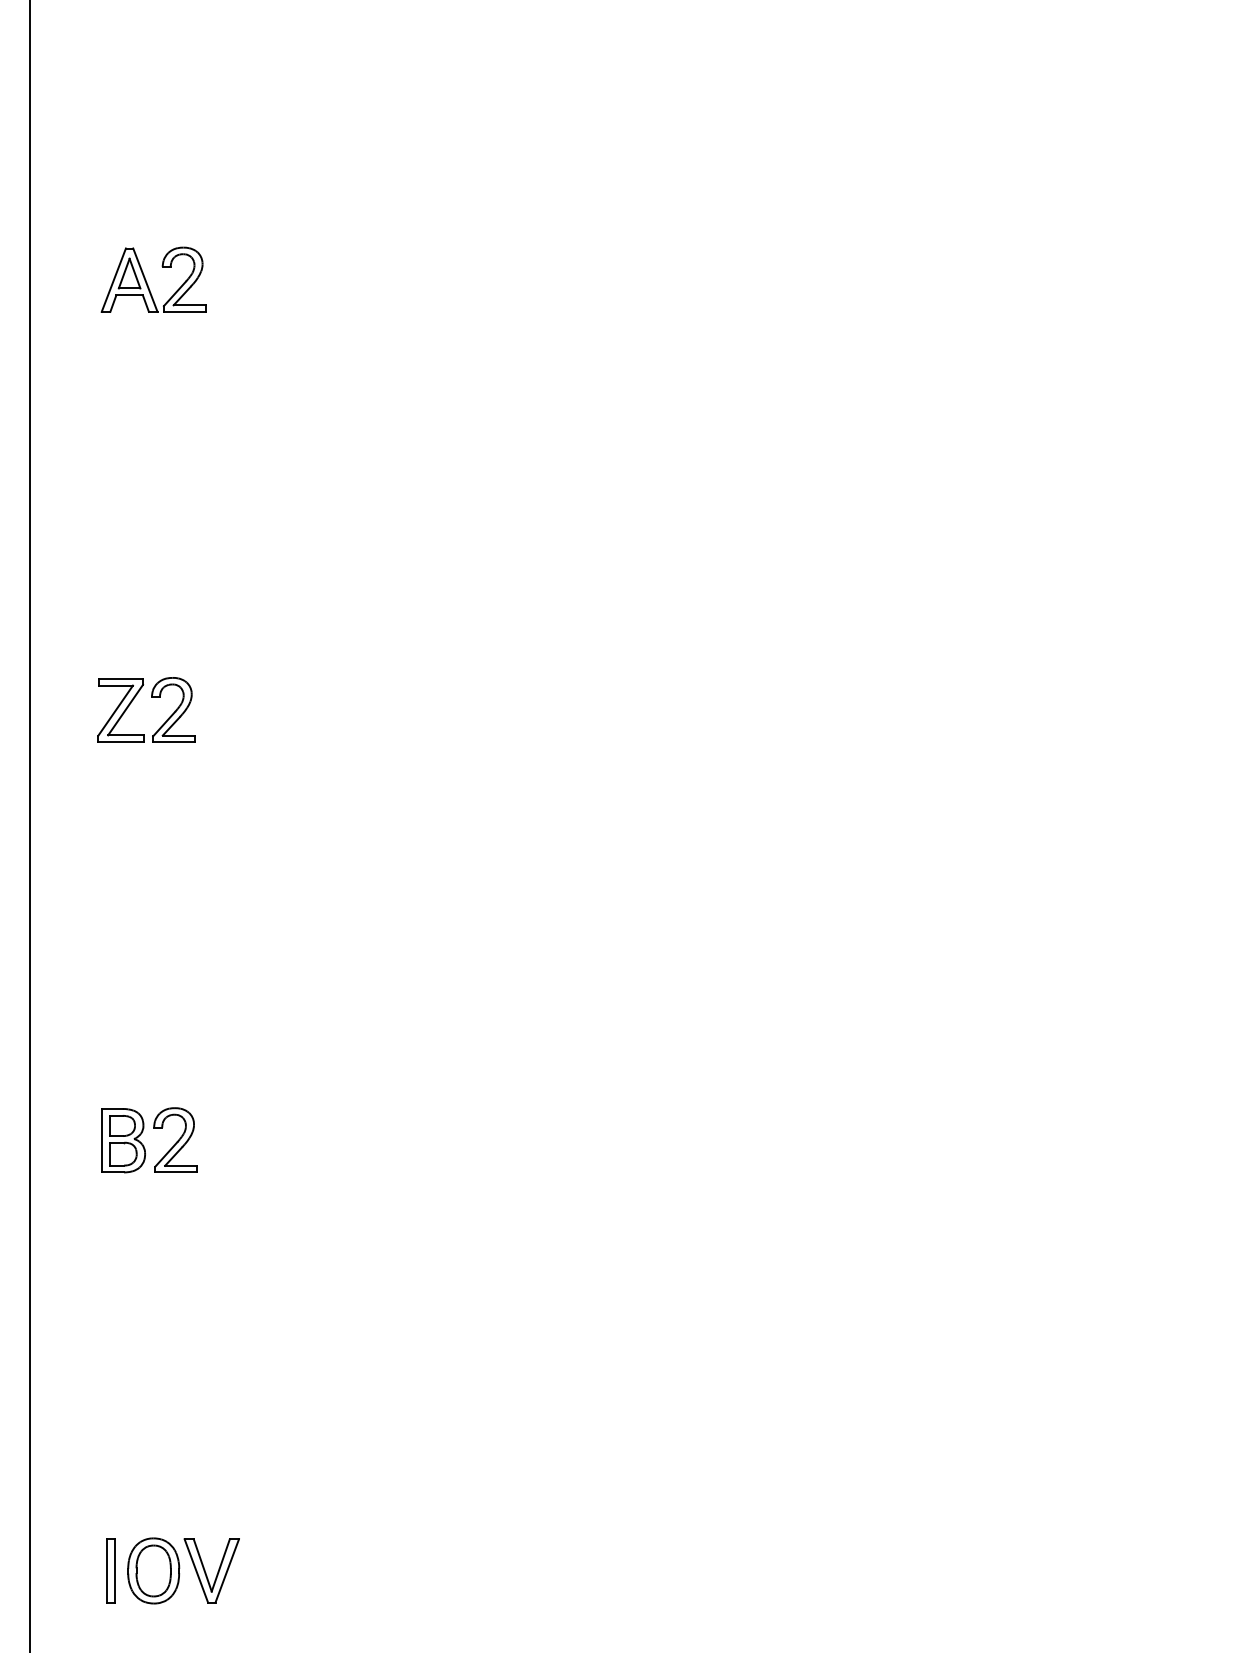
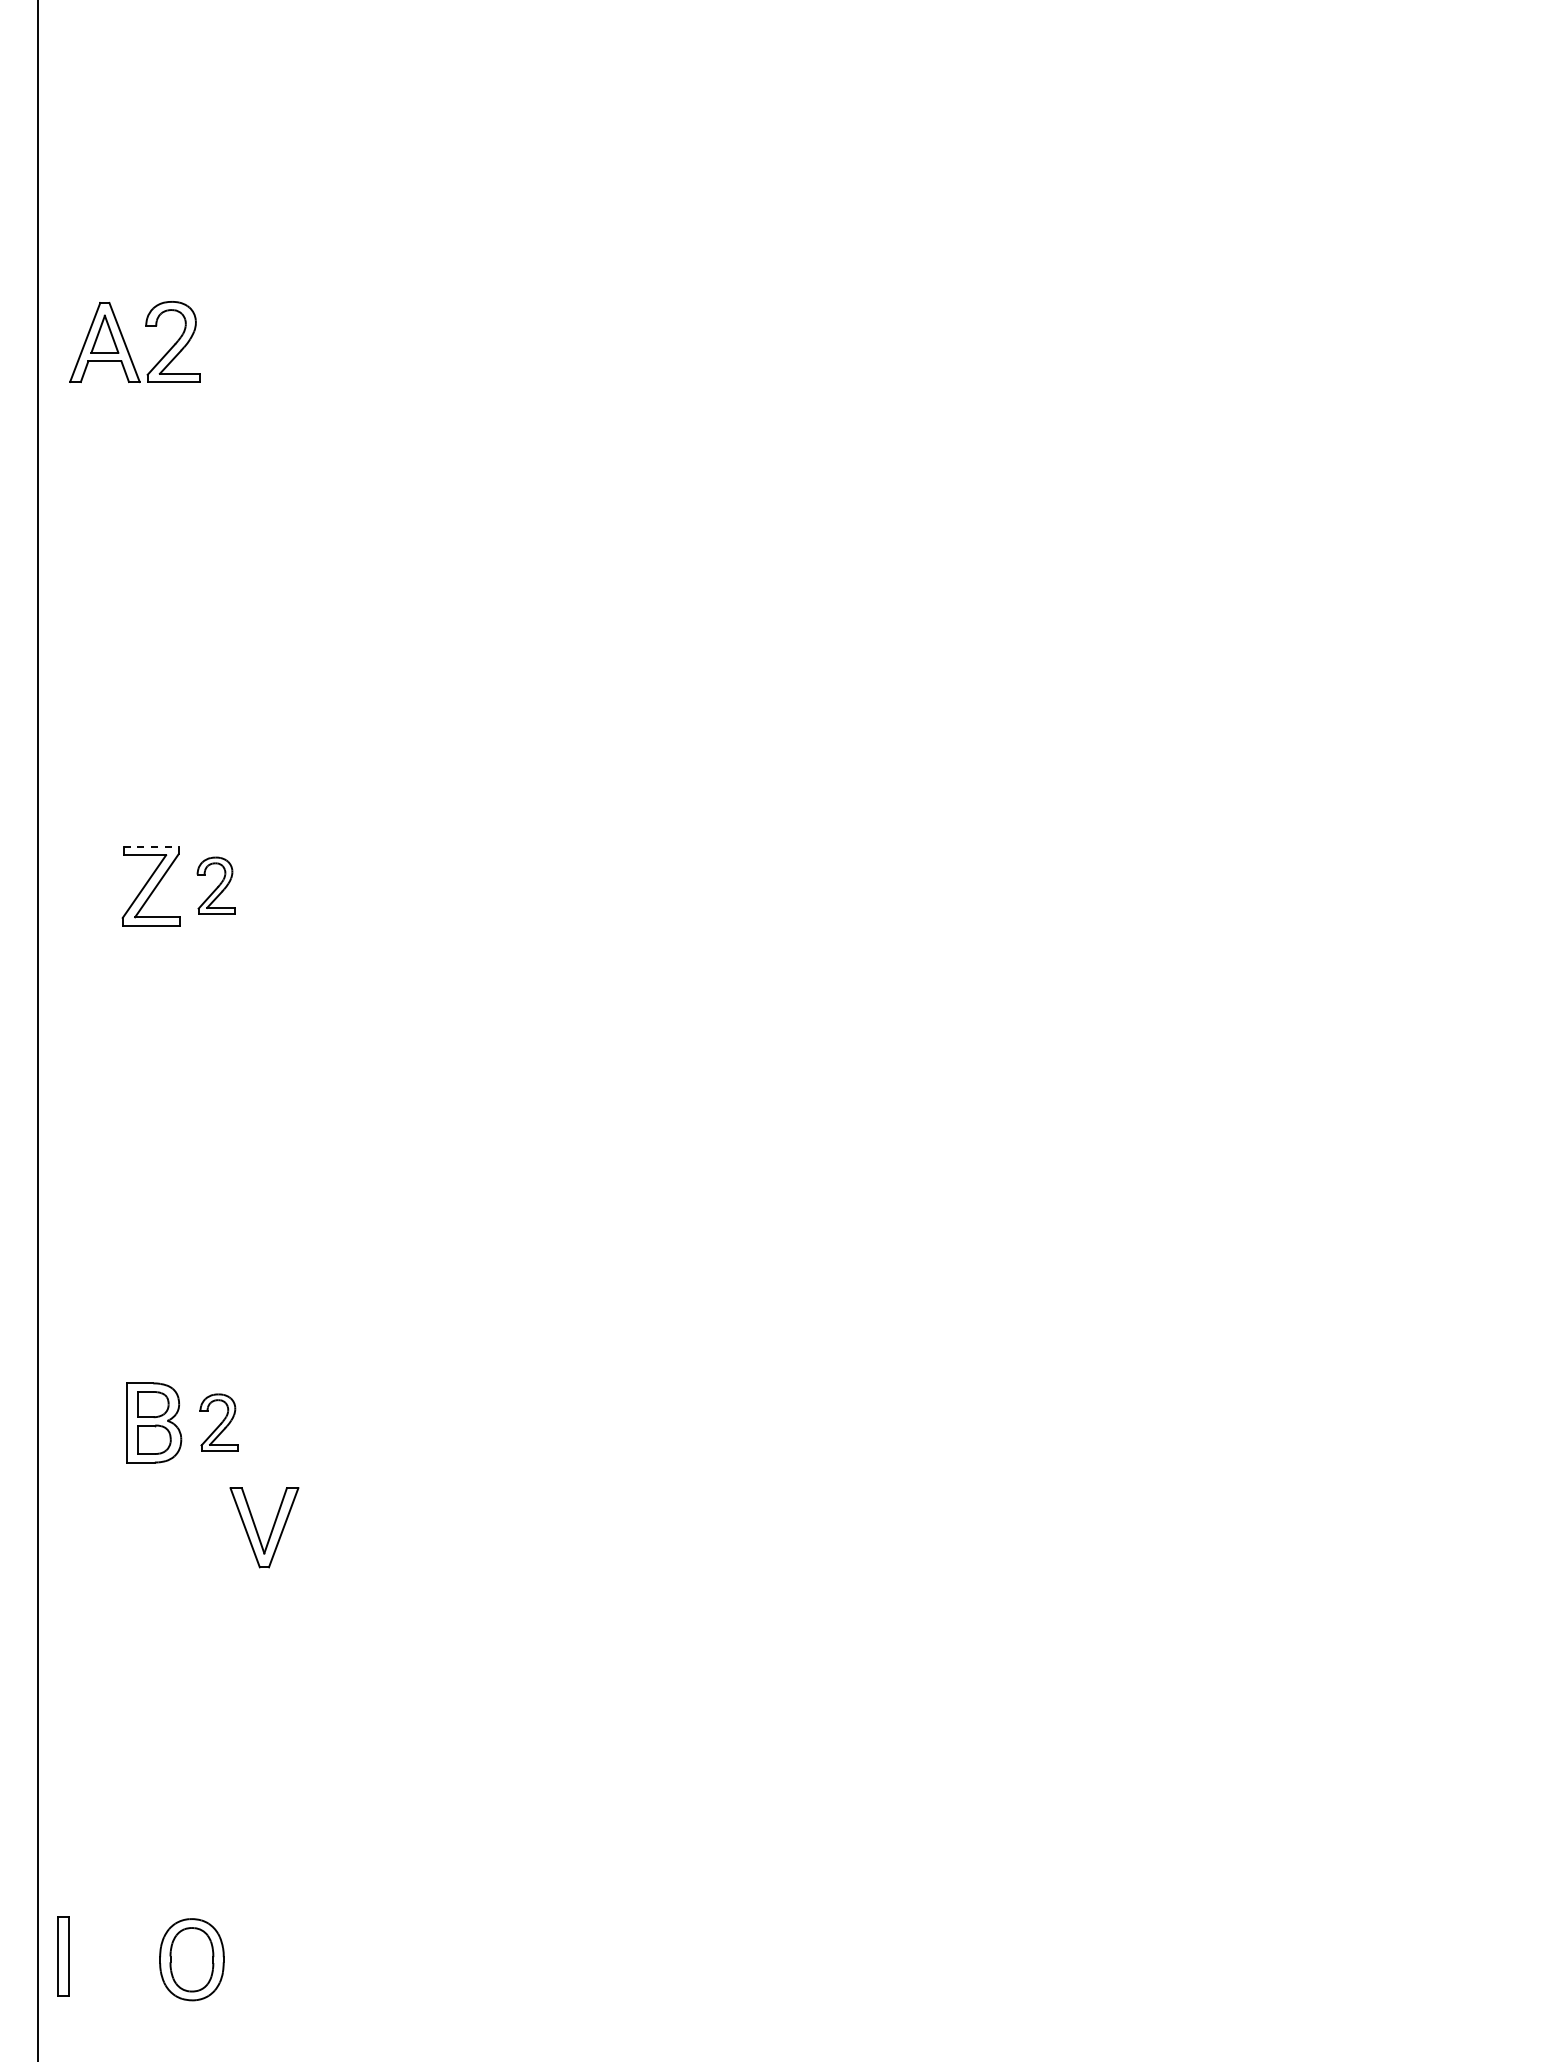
part: (146, 281) -> (126, 344), moved
line: (121, 678) -> (151, 846), solid -> dashed
part: (172, 709) -> (215, 885), size x0.7
part: (174, 1140) -> (218, 1422), size x0.7
part: (110, 1570) -> (63, 1956), moved
part: (206, 1572) -> (257, 1529), moved

